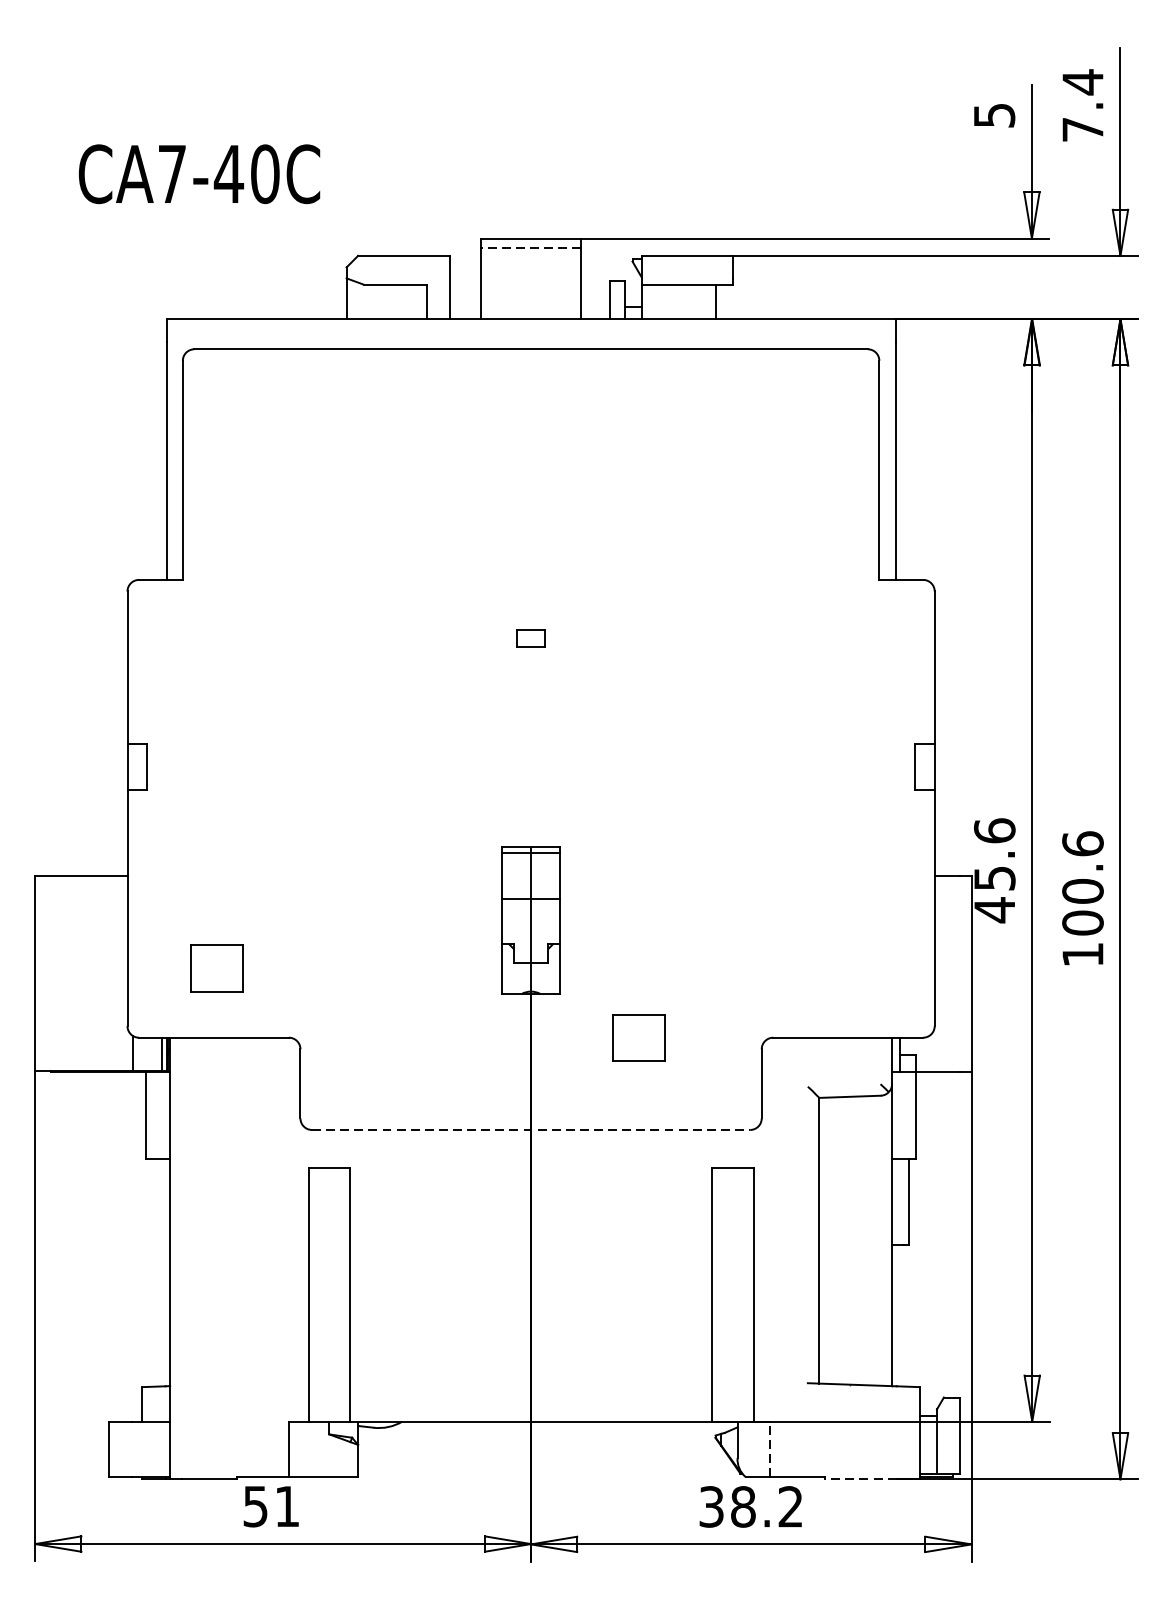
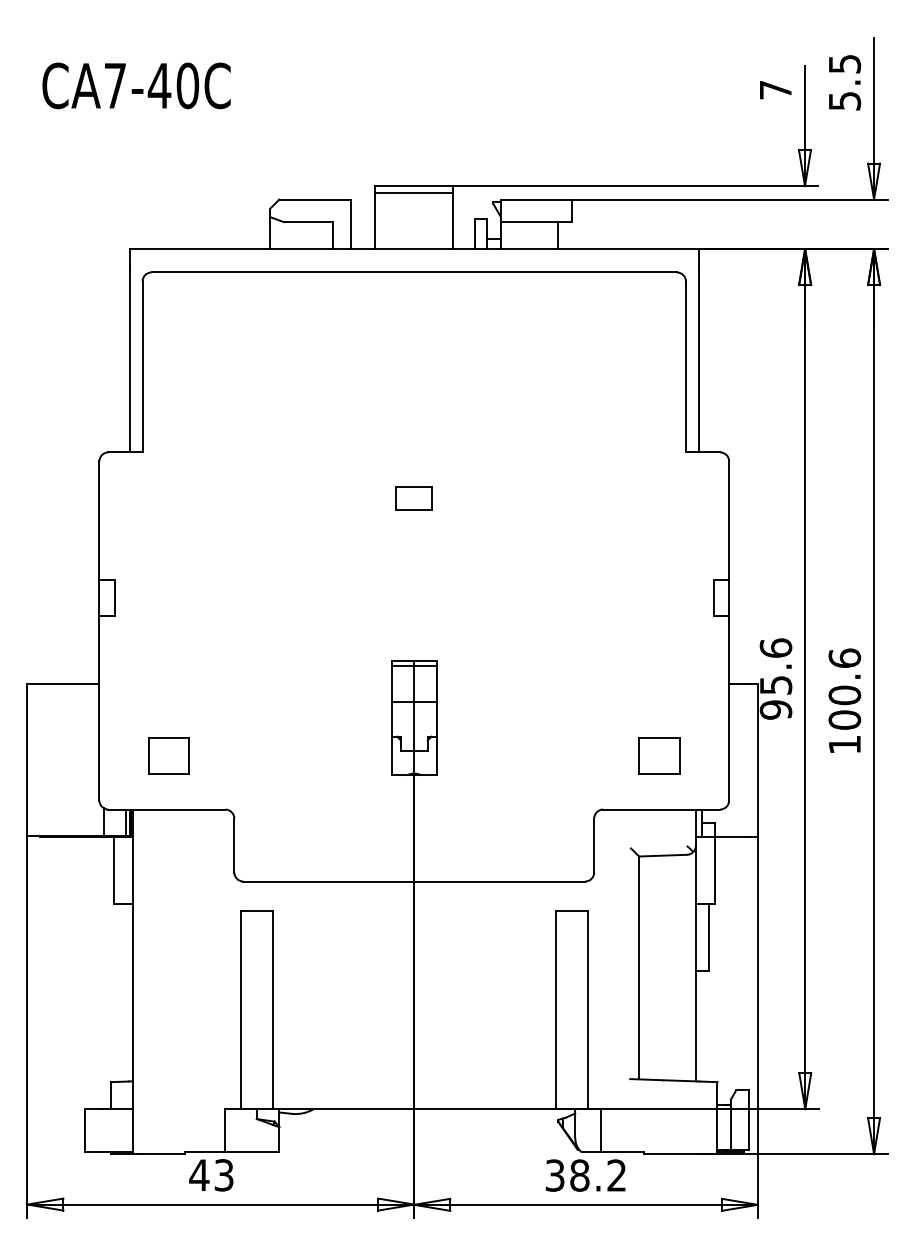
text: (1083, 105) -> (845, 82), 7.4 -> 5.5
text: (995, 116) -> (776, 90), 5 -> 7
text: (199, 173) -> (136, 85), moved
line: (530, 248) -> (413, 193), dashed -> solid
part: (530, 639) -> (413, 498), size x1.67
text: (994, 909) -> (775, 709), 45.6 -> 95.6
part: (639, 1037) -> (659, 755), moved
line: (531, 1129) -> (414, 881), dashed -> solid
line: (769, 1449) -> (600, 1130), dashed -> solid
line: (860, 1479) -> (671, 1154), dashed -> solid
text: (271, 1506) -> (211, 1175), 51 -> 43

